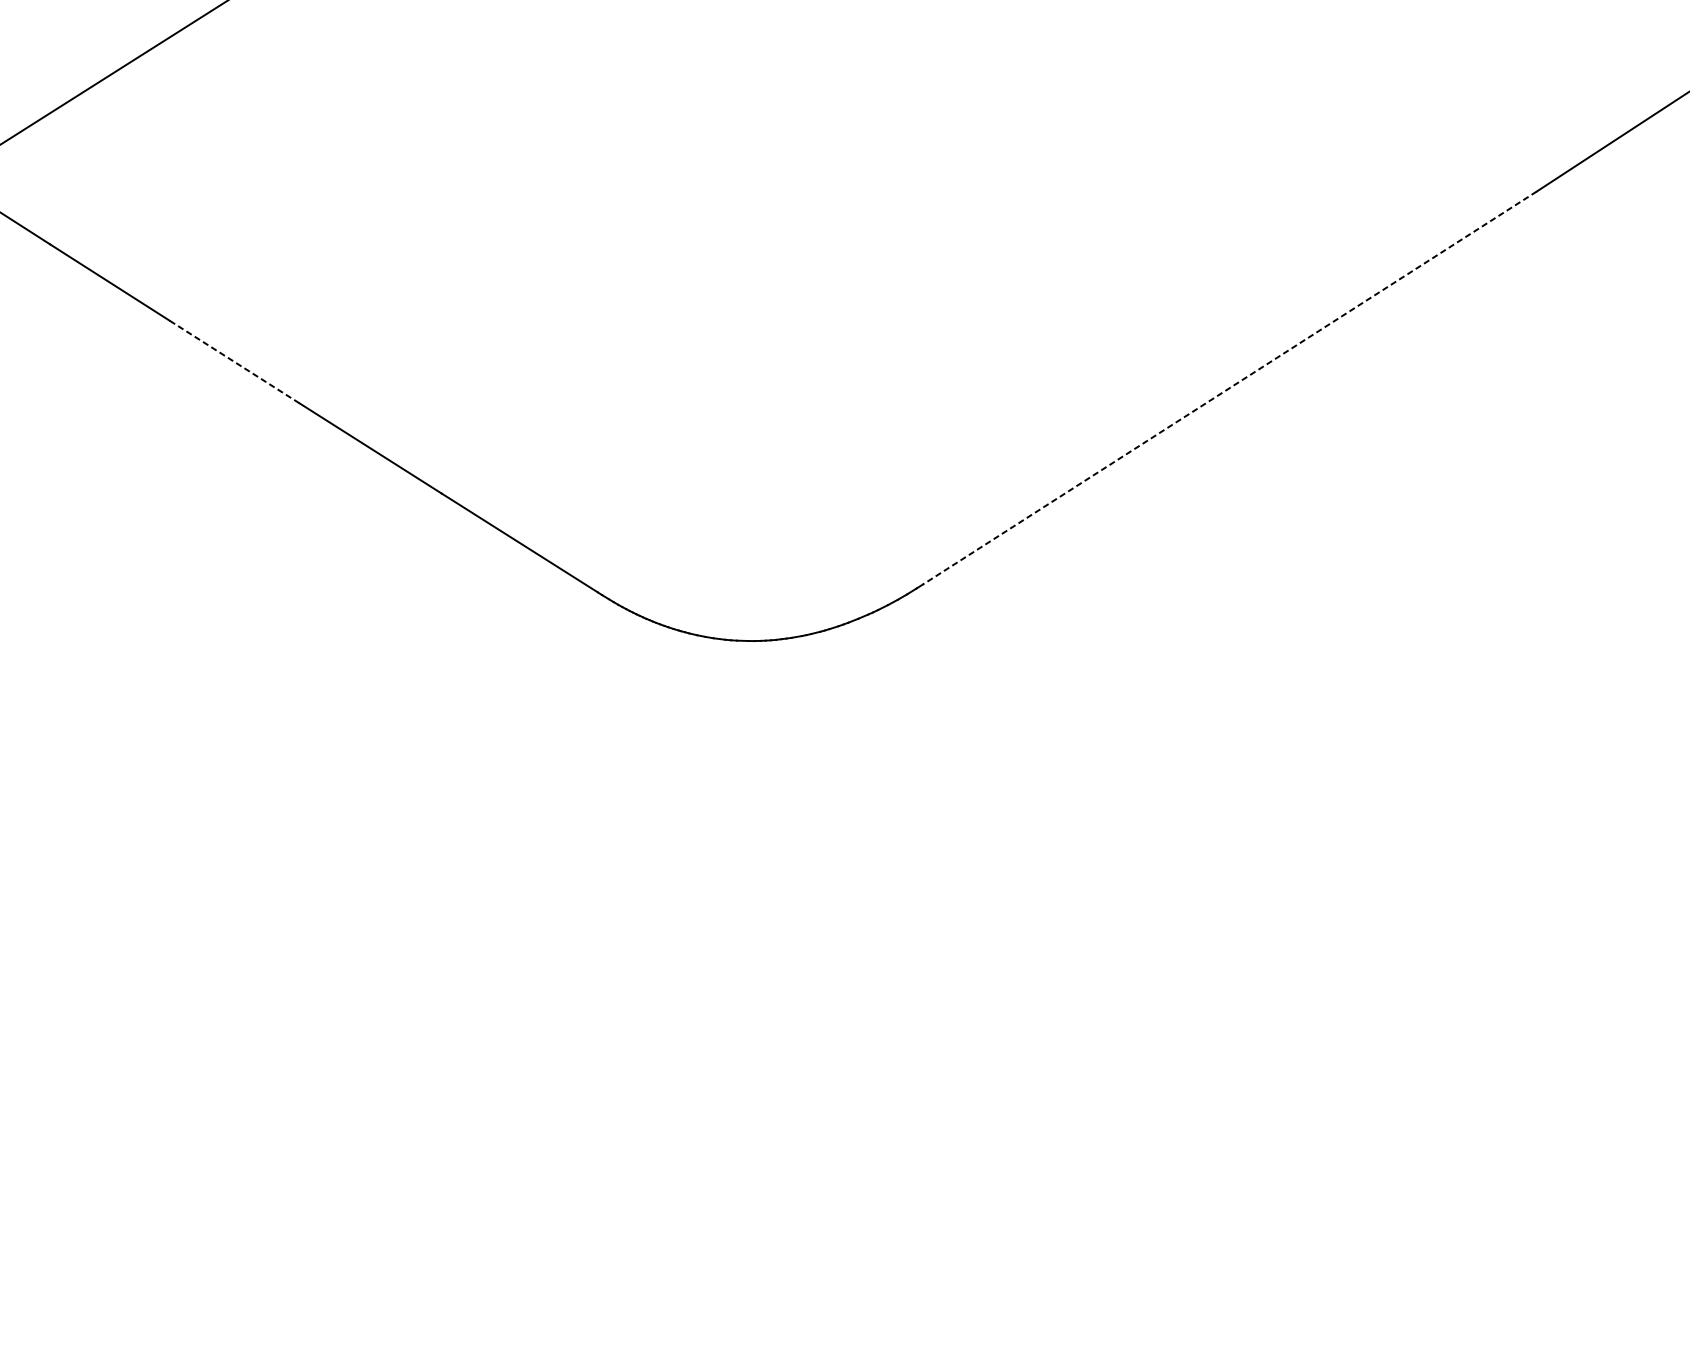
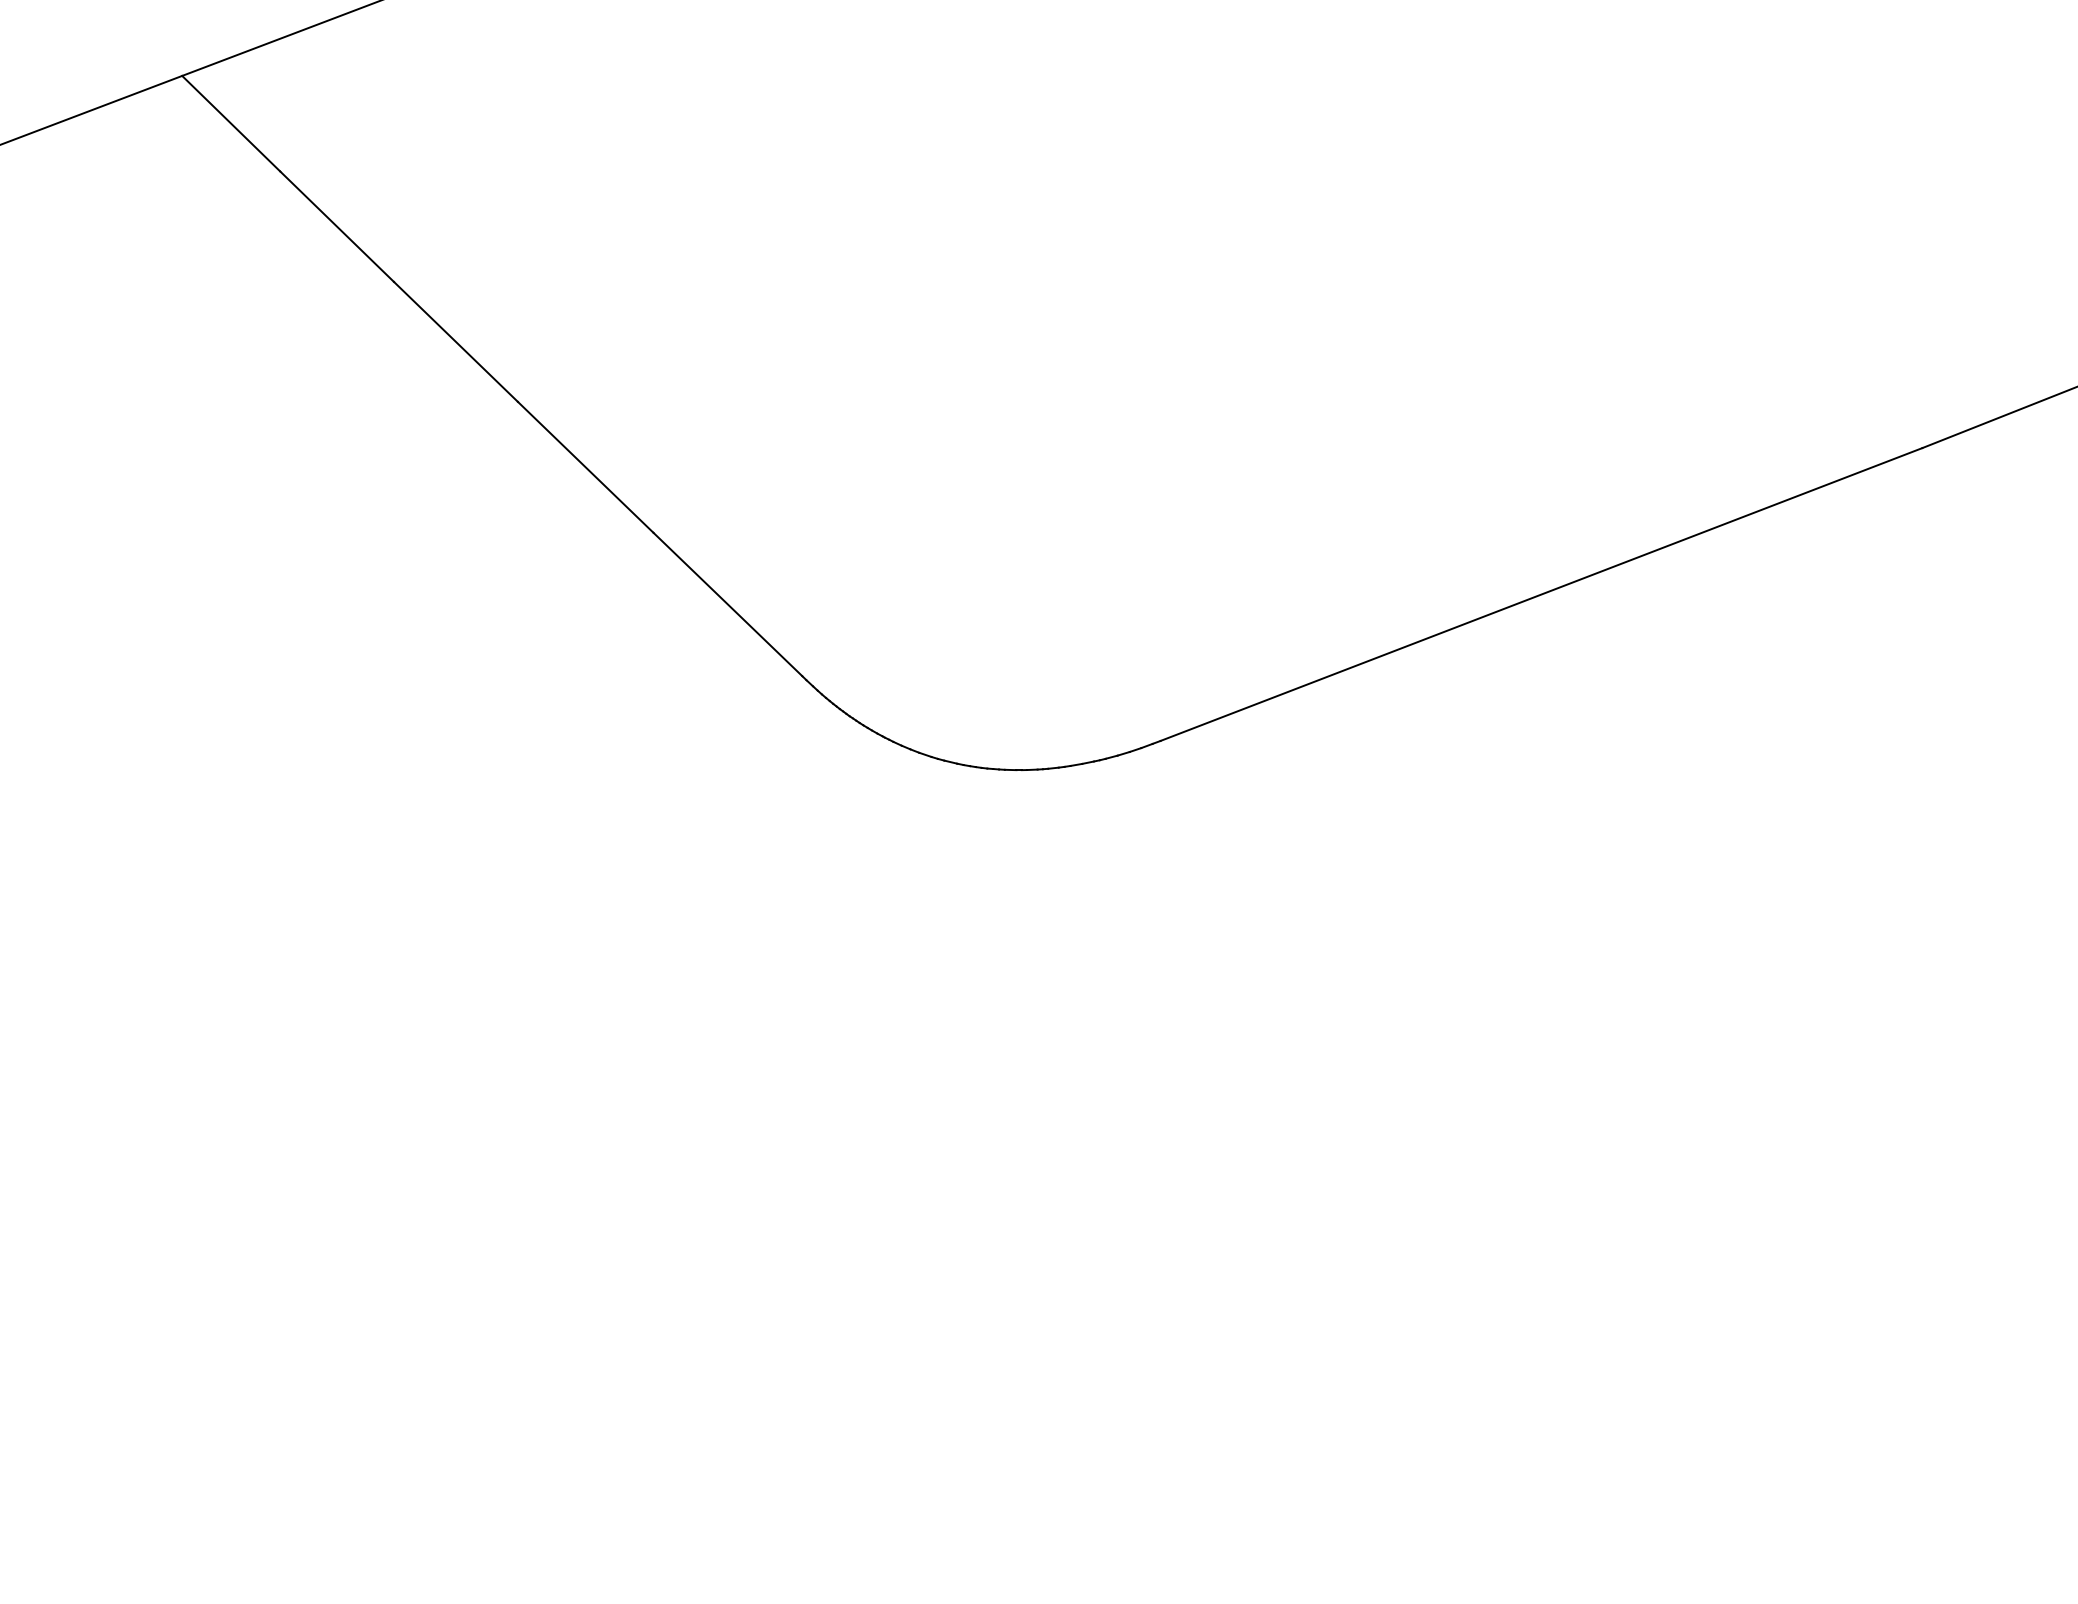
line: (234, 361) -> (455, 341), dashed -> solid
line: (1229, 388) -> (1541, 594), dashed -> solid

